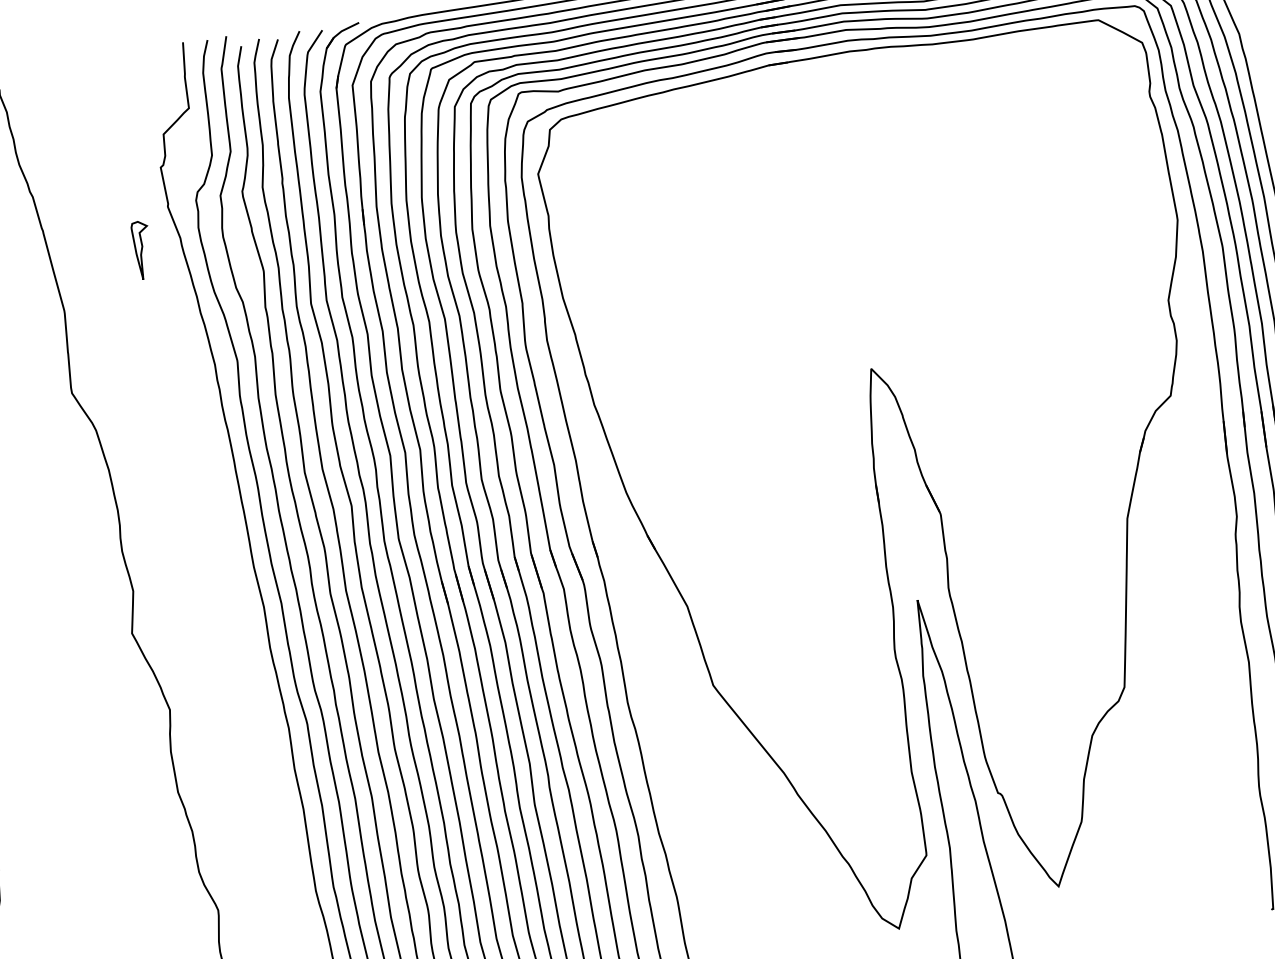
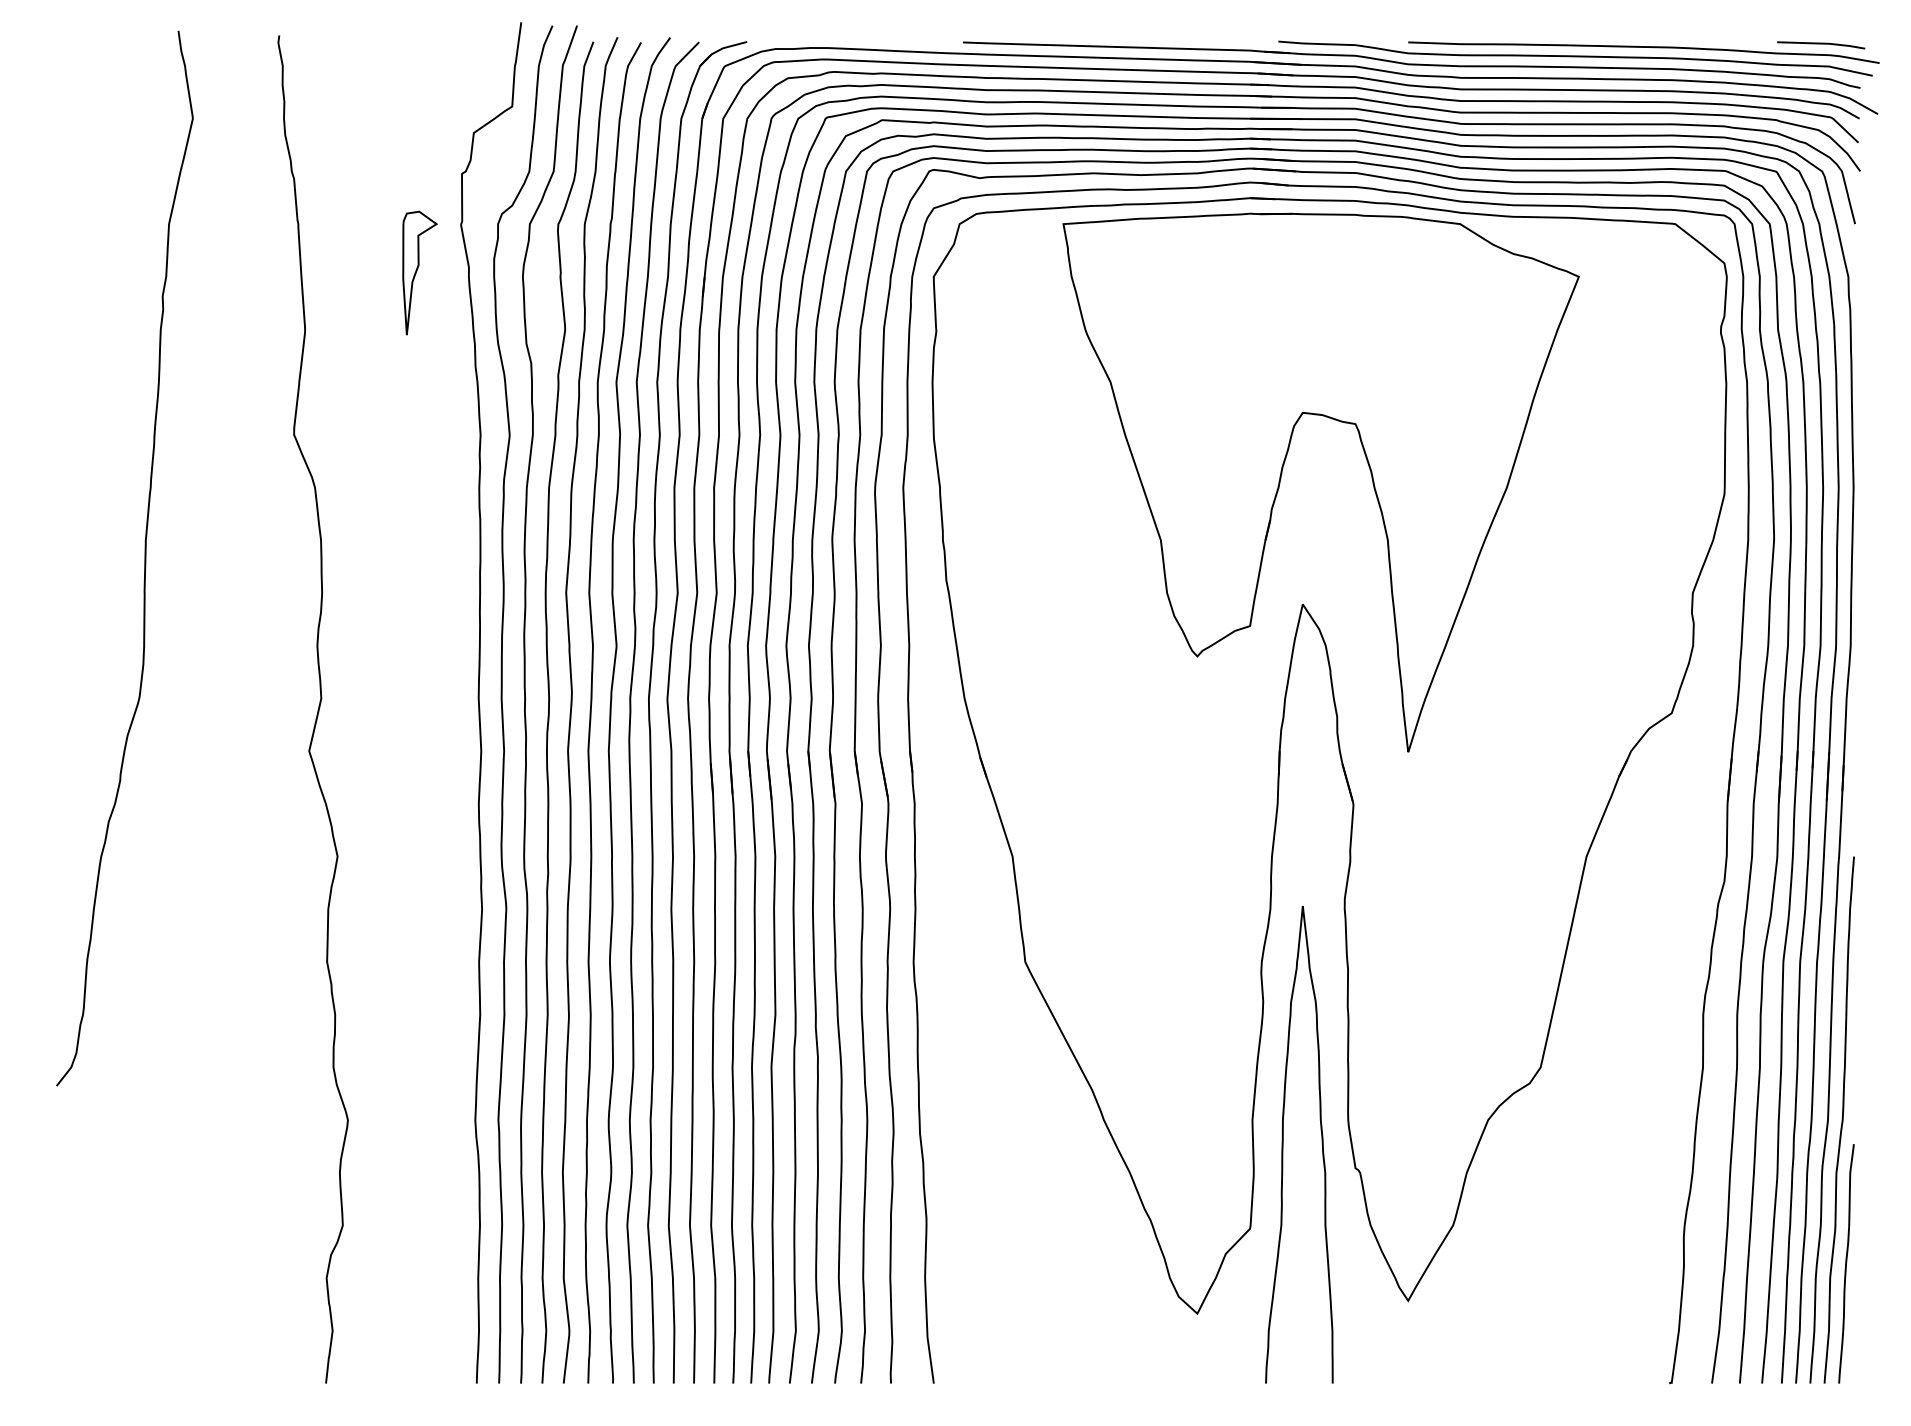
part: (143, 249) -> (419, 272), size x1.67
part: (835, 271) -> (1282, 473), added

